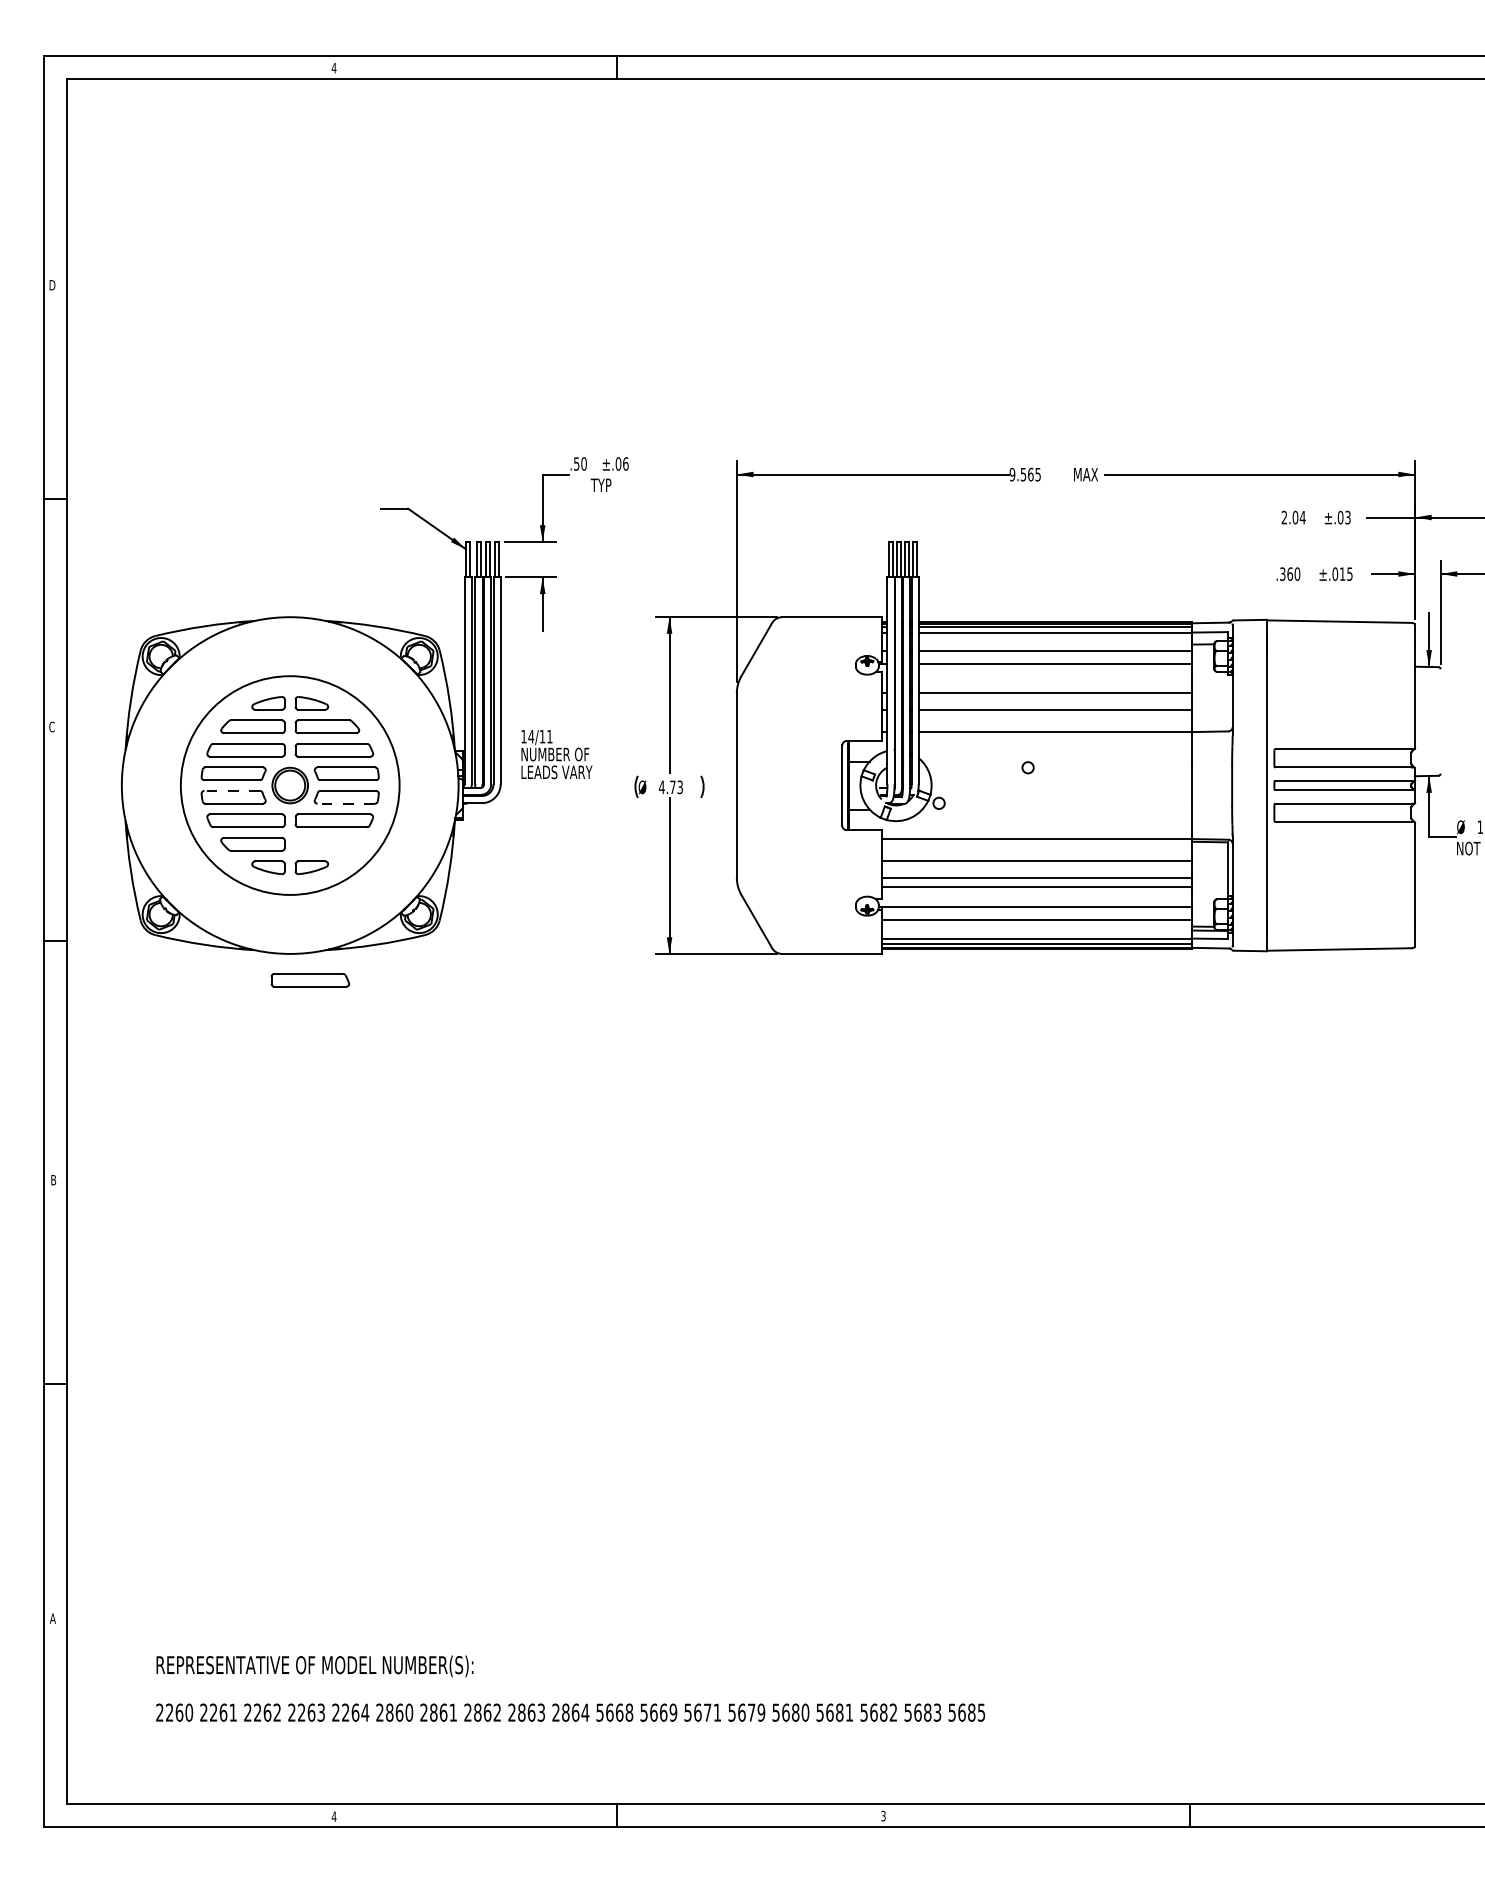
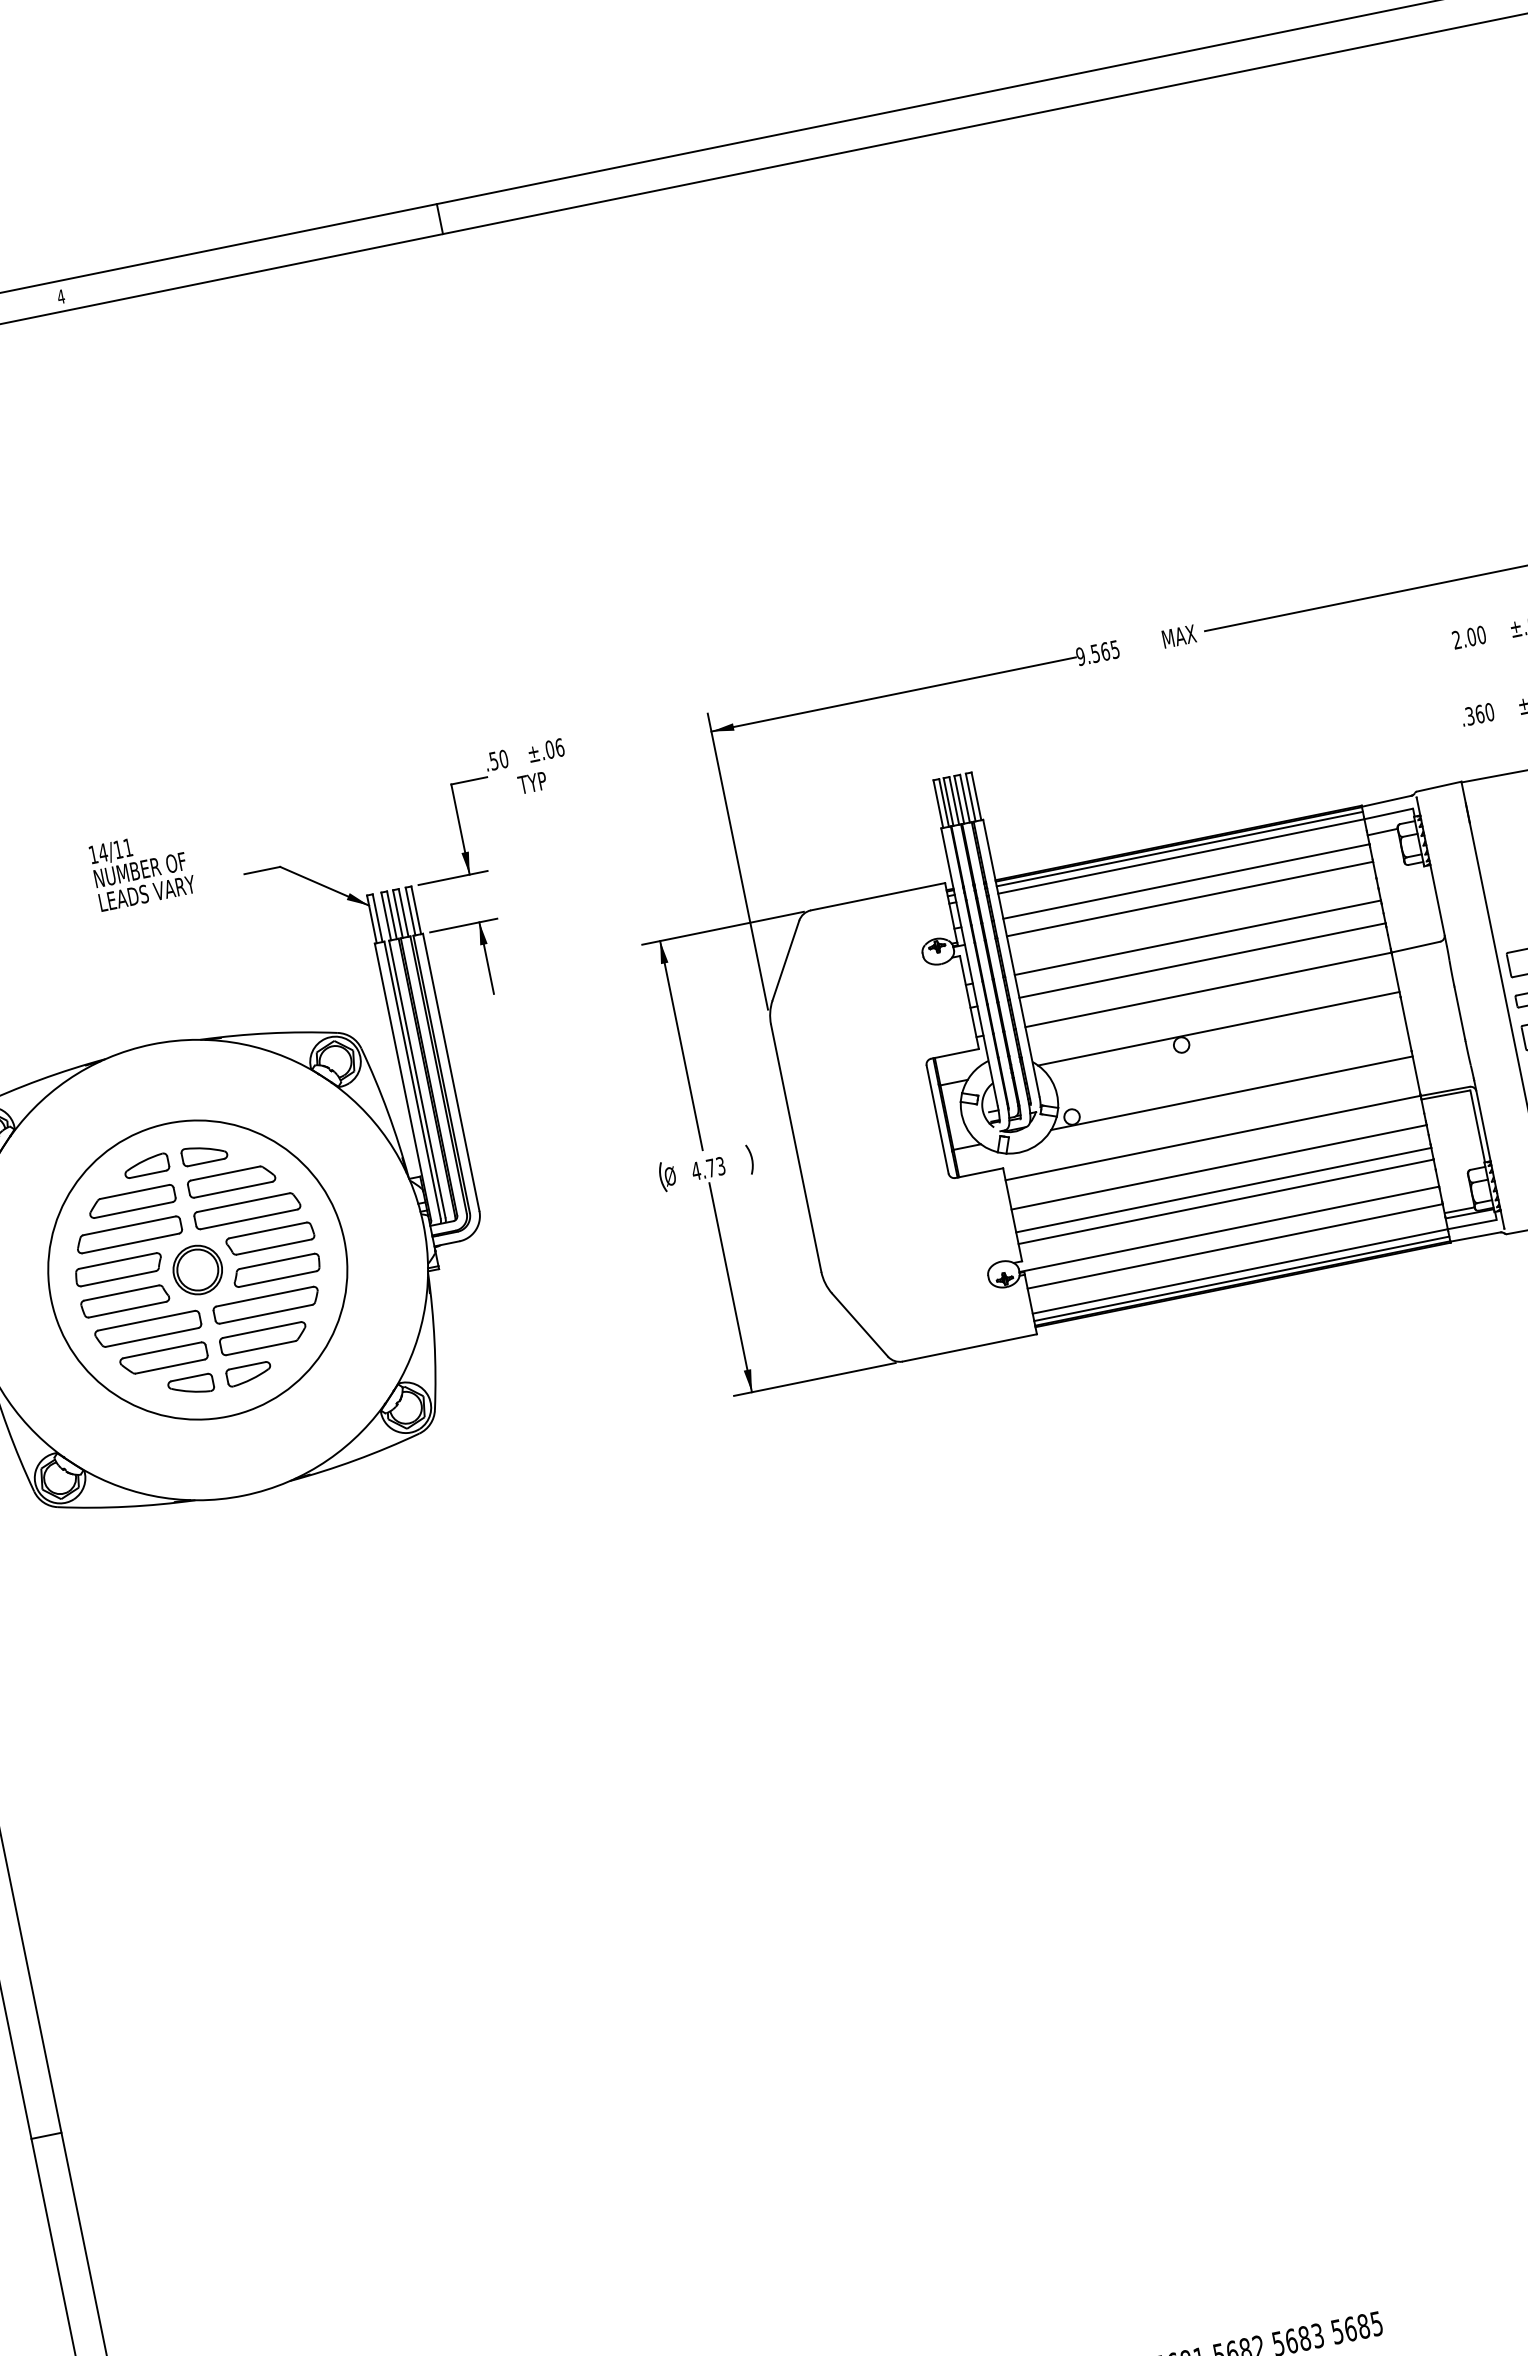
text: (1302, 517) -> (1481, 634), 2.04 -> 2.00
text: (556, 754) -> (141, 869), moved
line: (1057, 761) -> (1219, 1028), added
line: (232, 790) -> (121, 1292), dashed -> solid
line: (346, 803) -> (278, 1278), dashed -> solid
line: (1057, 809) -> (1232, 1092), added
part: (327, 844) -> (263, 1338), added
part: (310, 980) -> (278, 1525), removed

